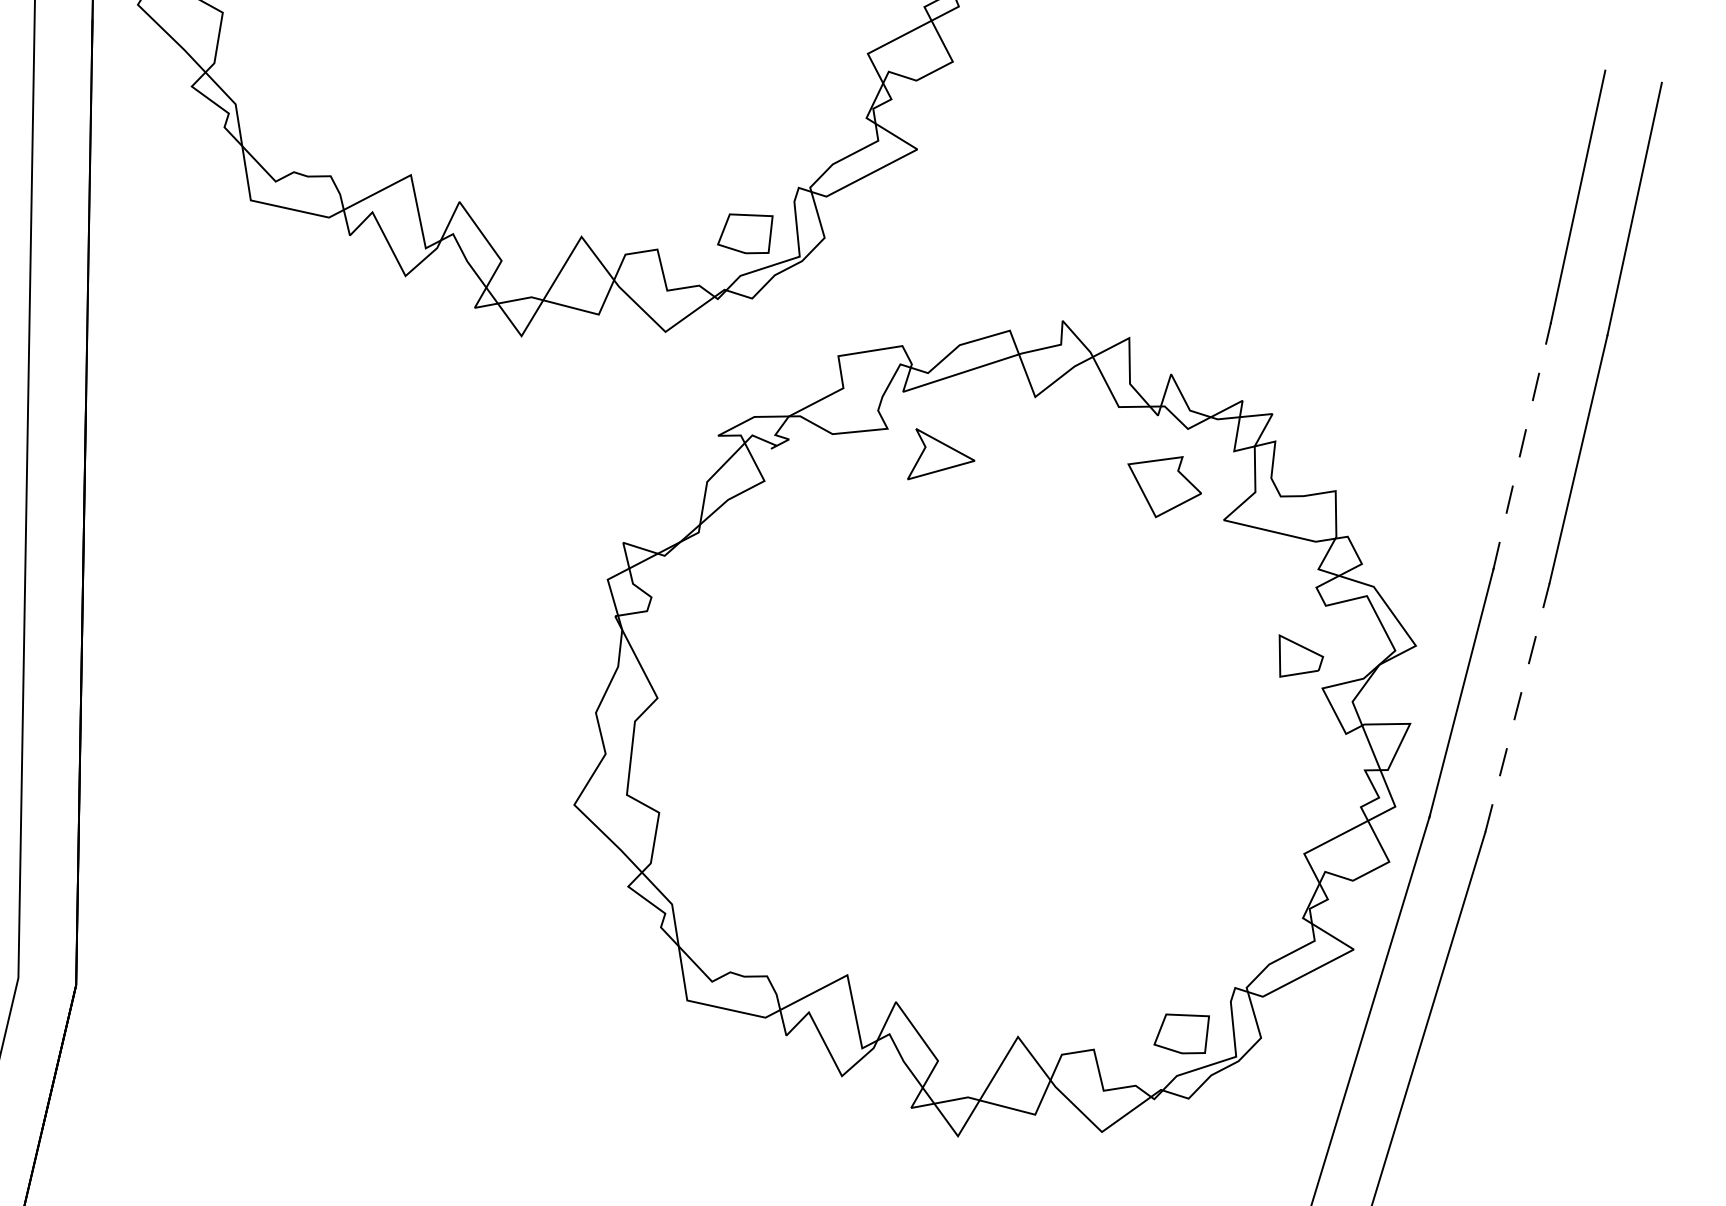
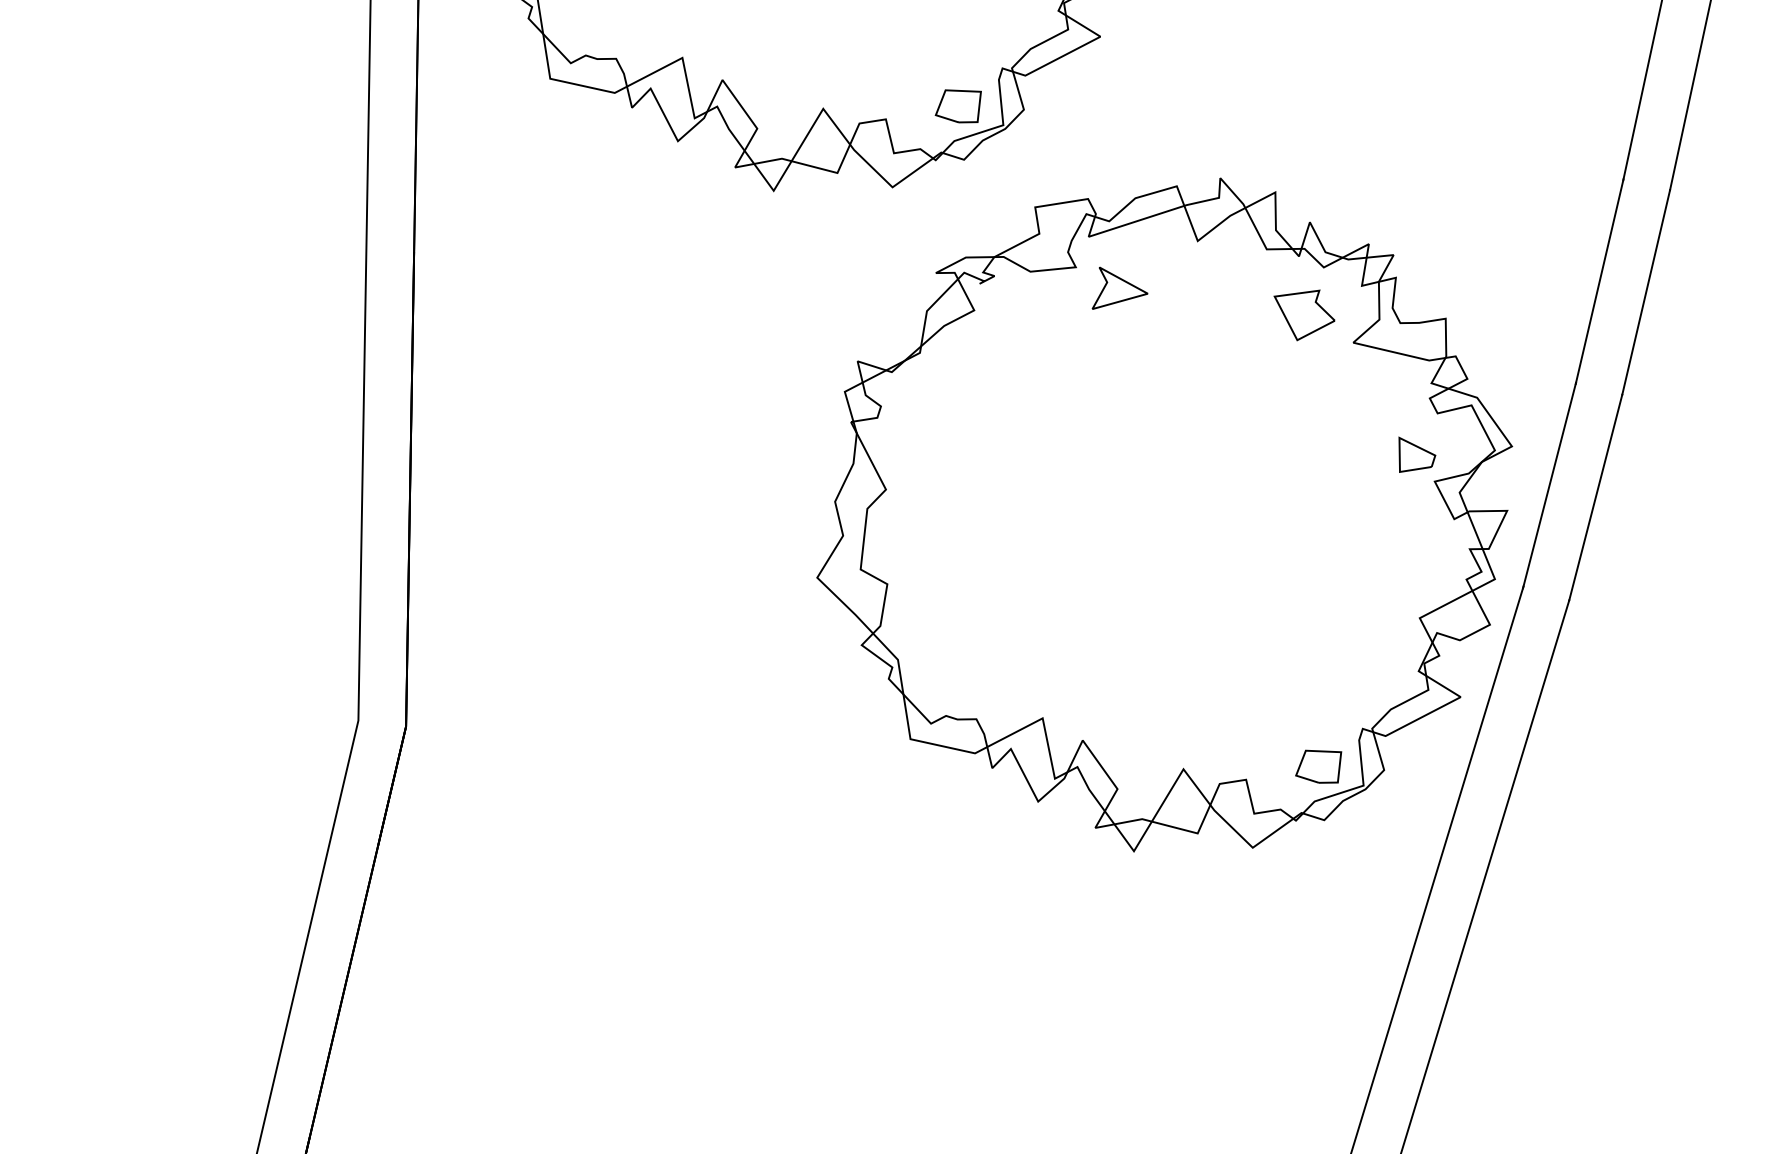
line: (1521, 446) -> (1599, 281), dashed -> solid
line: (1517, 707) -> (1595, 497), dashed -> solid

